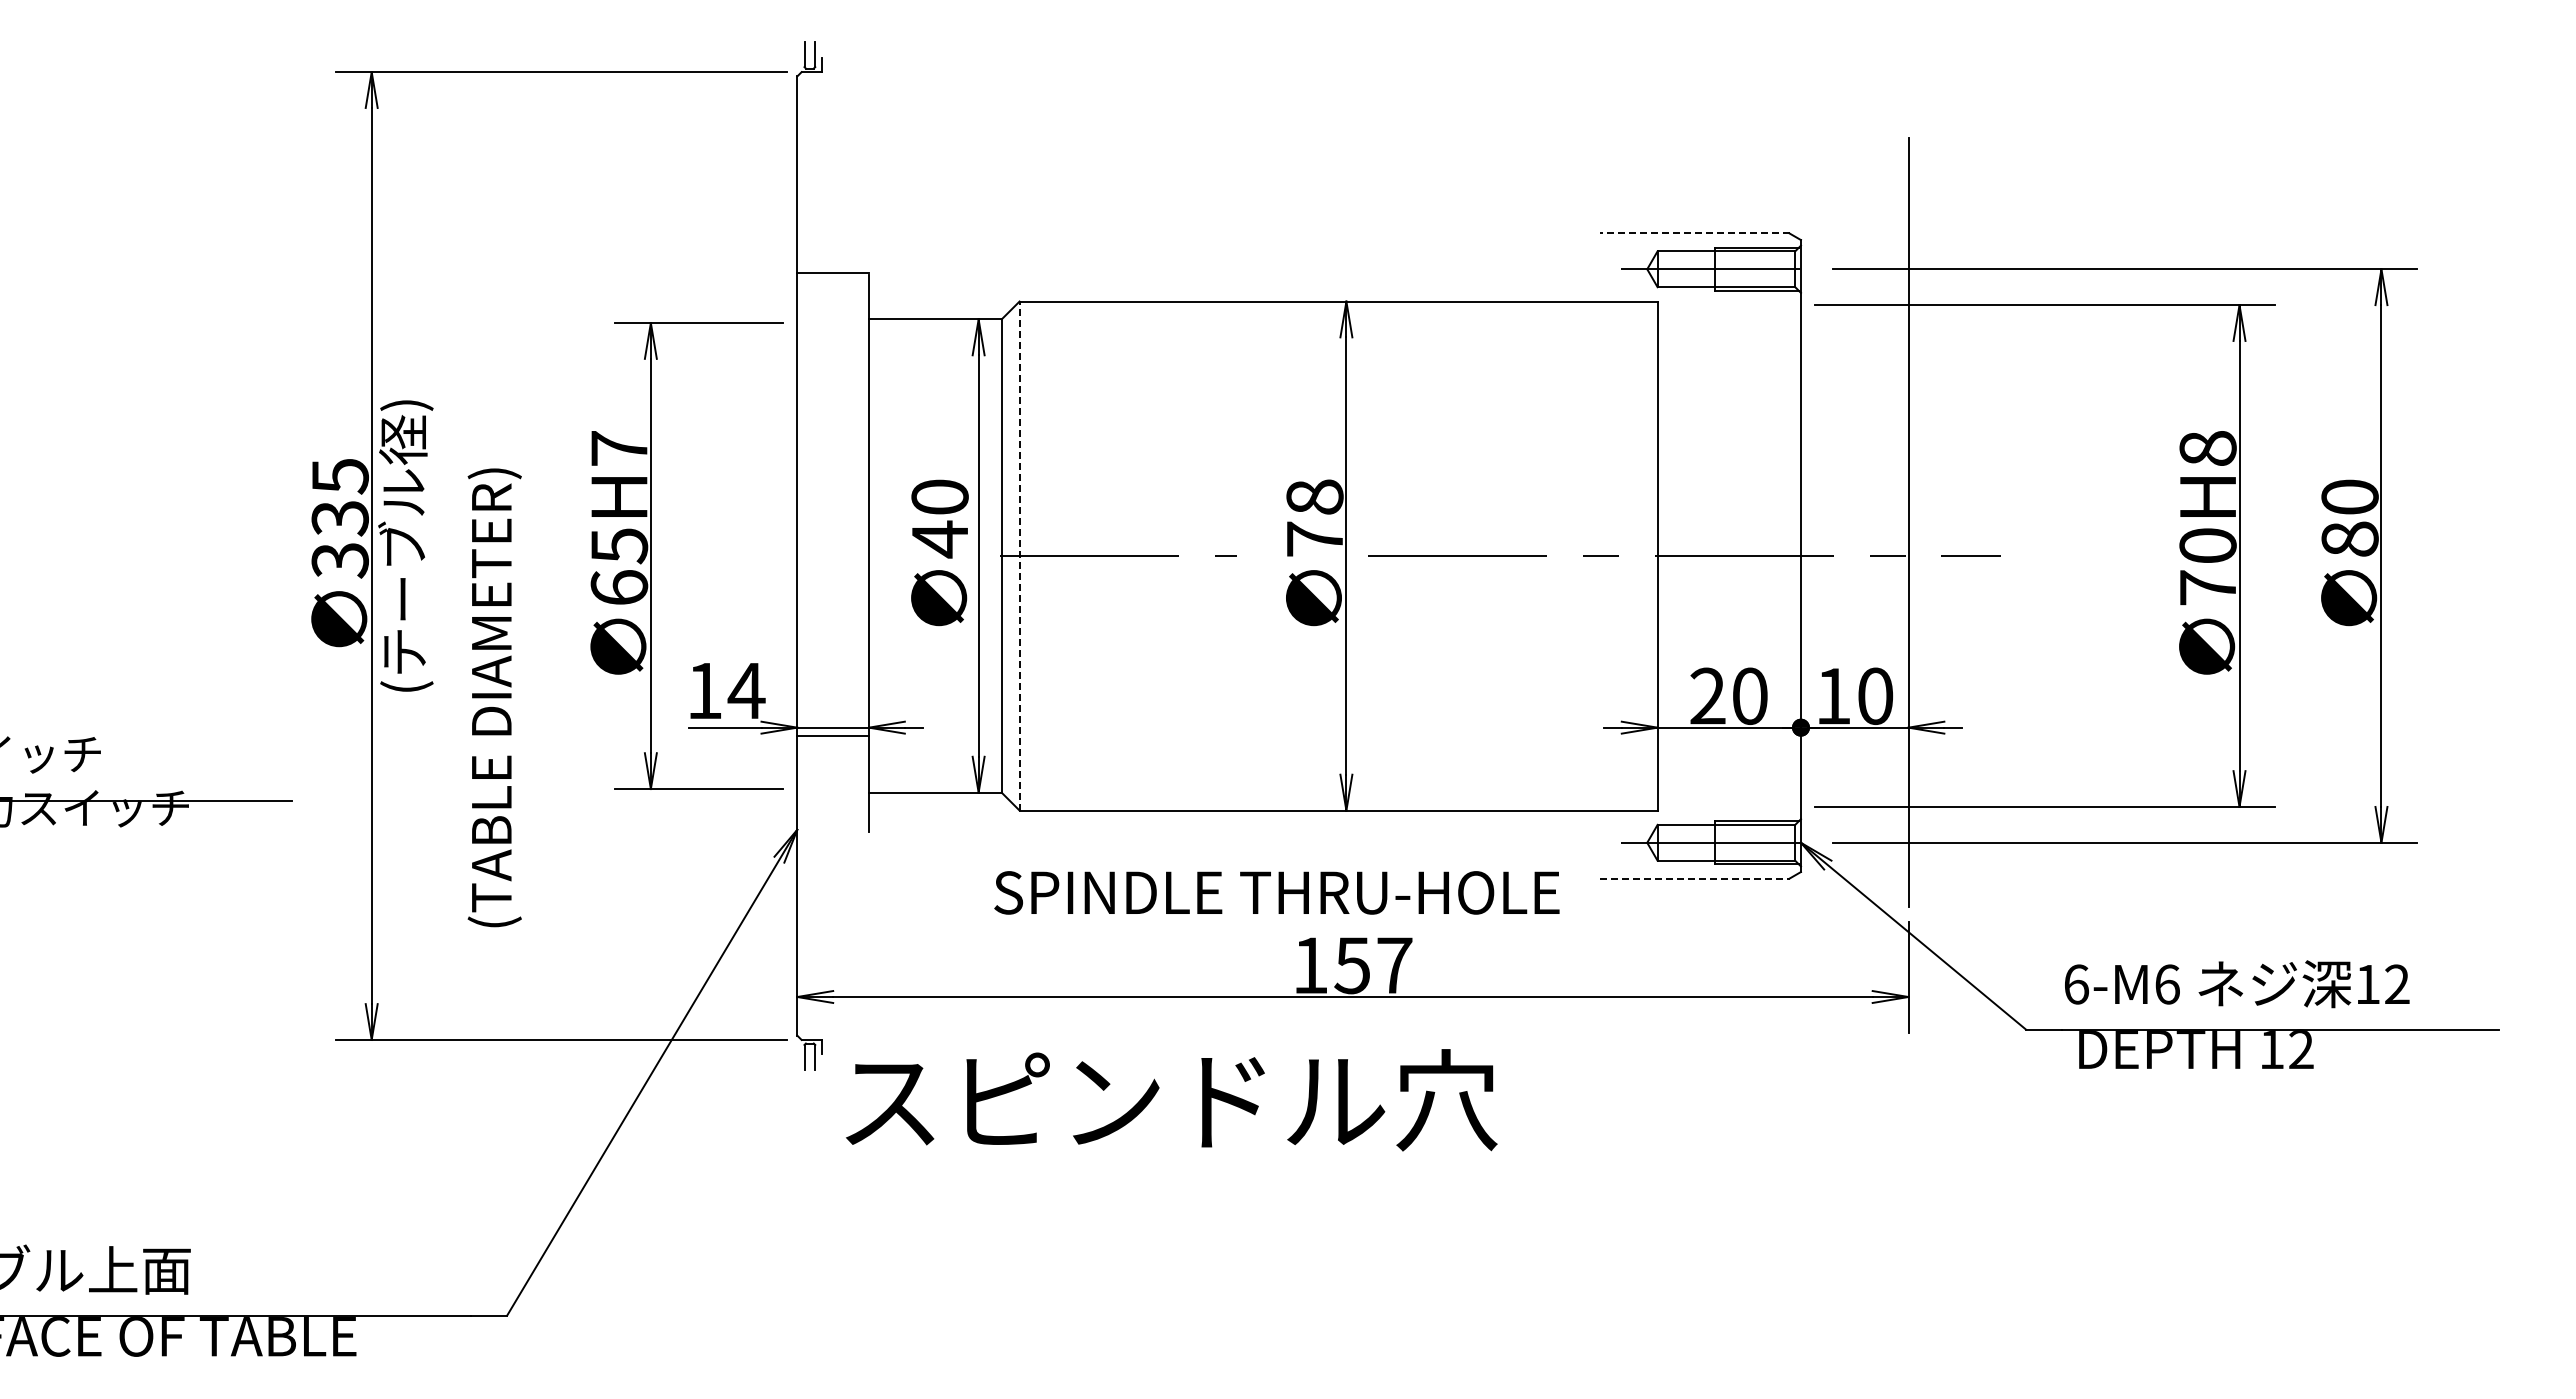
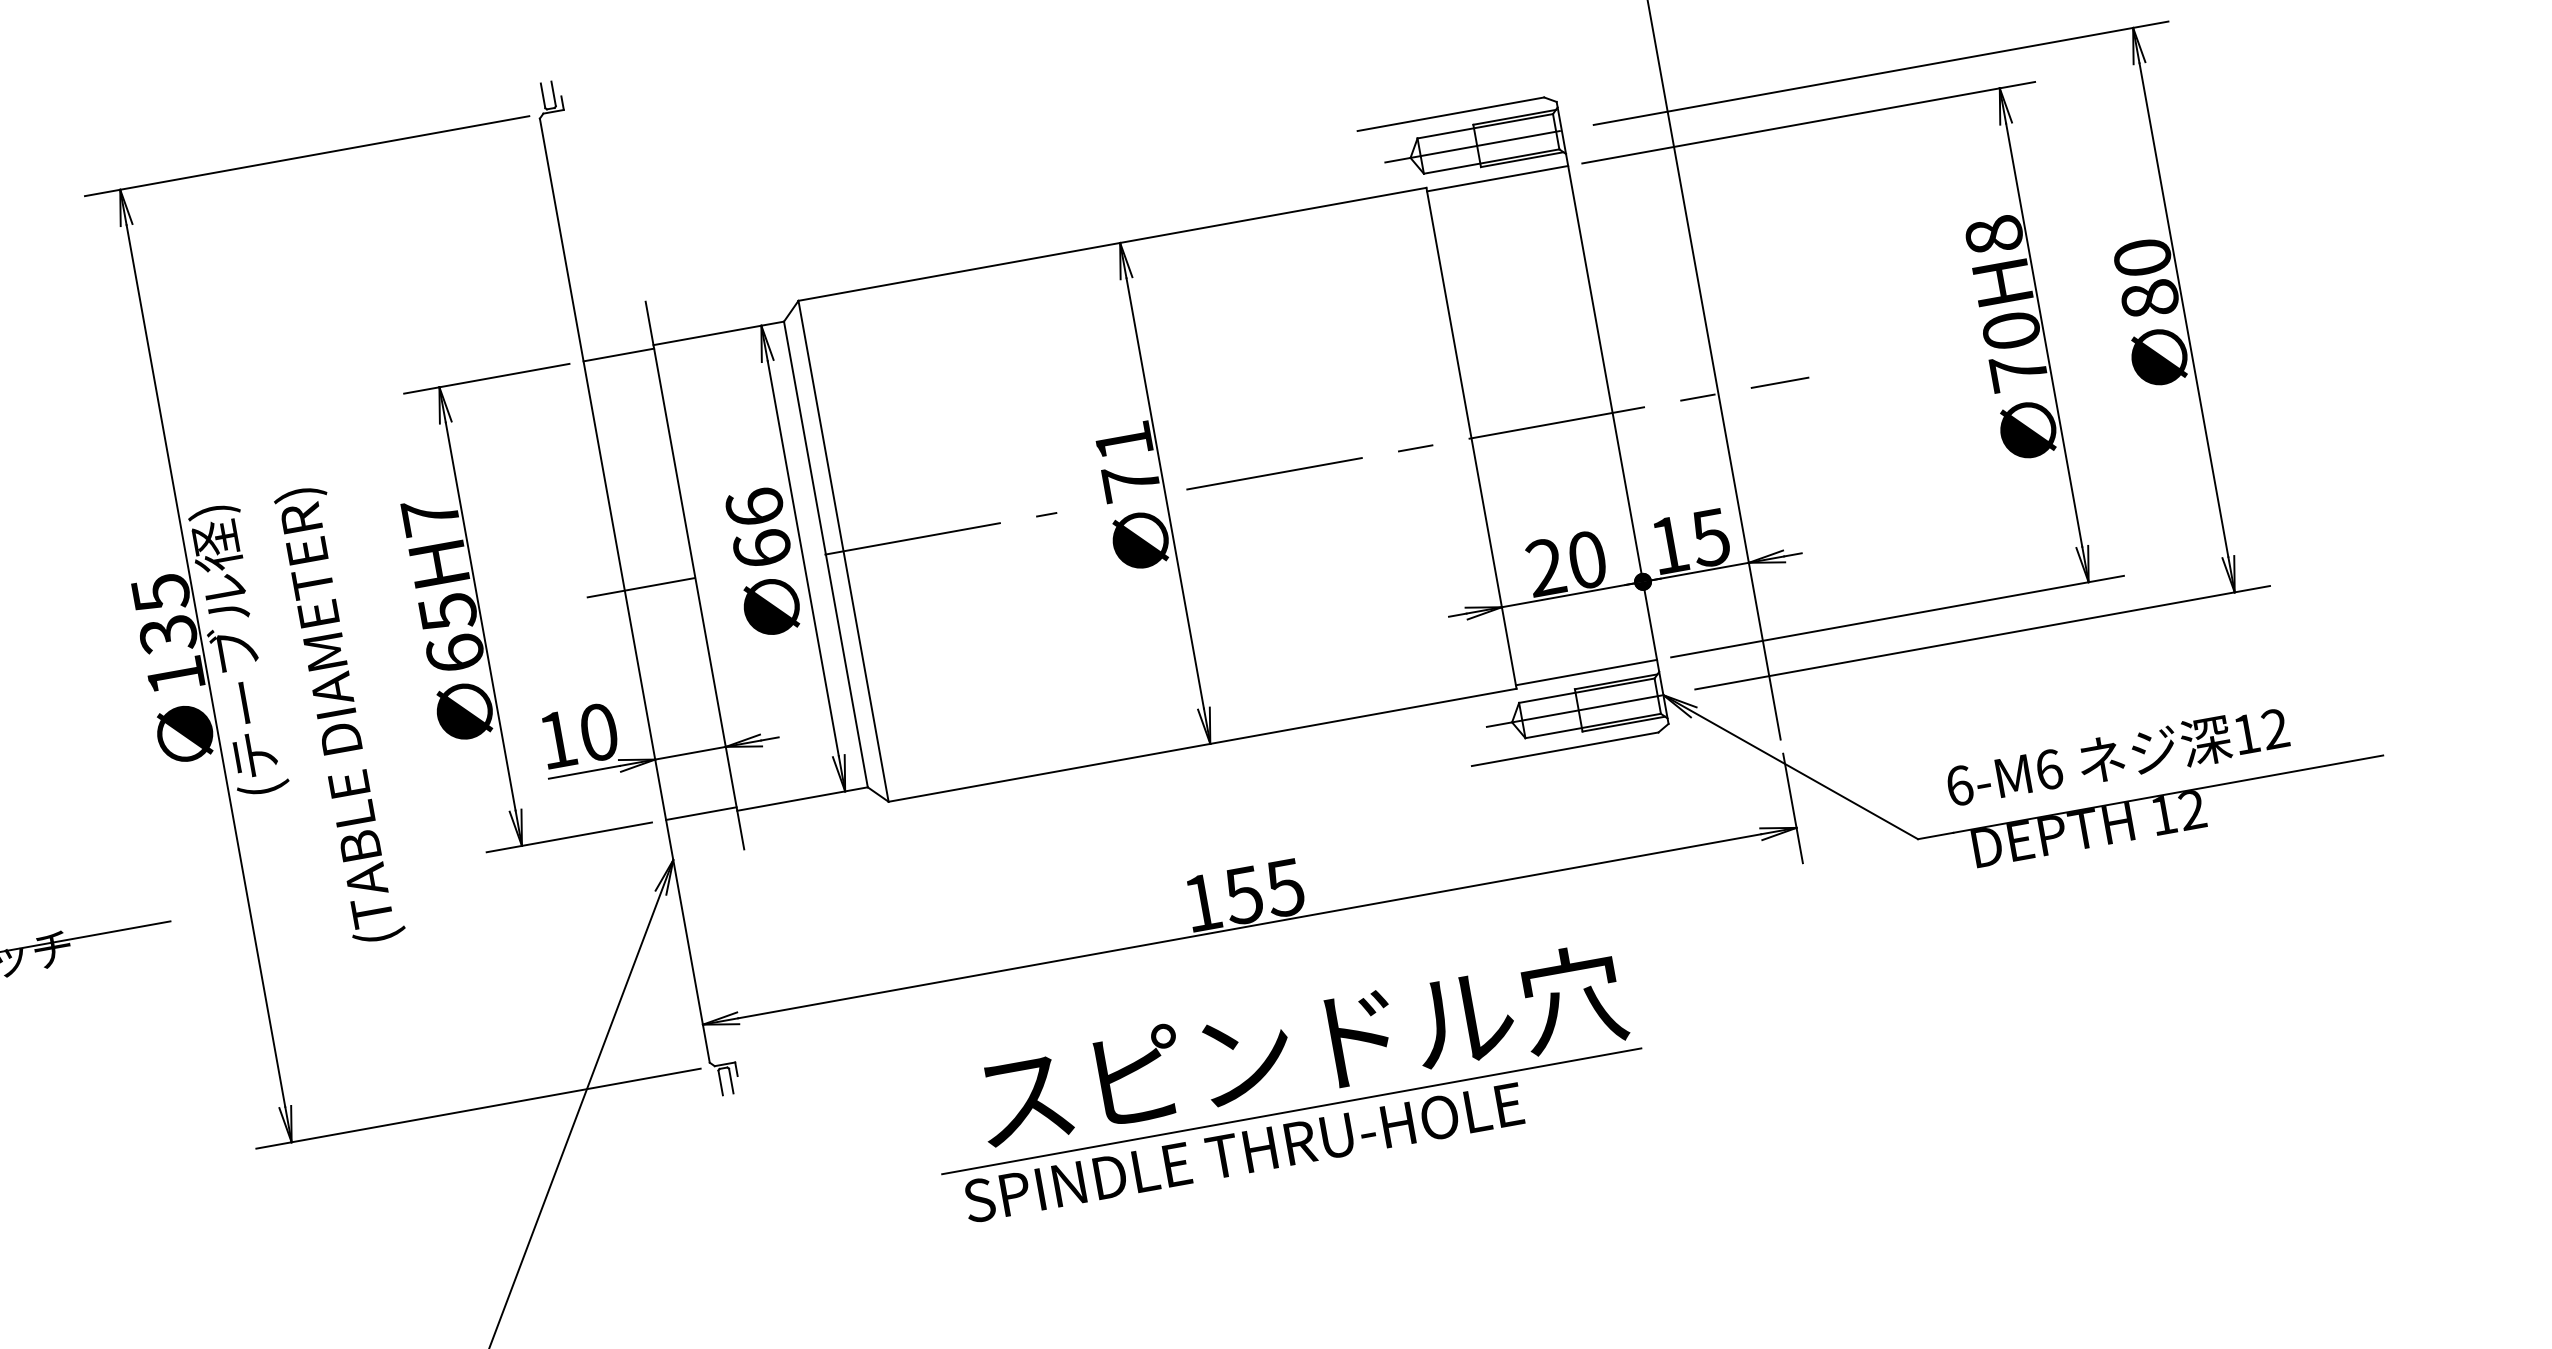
line: (1694, 233) -> (1450, 114), dashed -> solid
line: (833, 273) -> (619, 355), moved
line: (1728, 305) -> (1496, 179), added
text: (1314, 496) -> (1123, 440), 78 -> 71
text: (939, 518) -> (758, 528), 40 -> 66
line: (1019, 555) -> (843, 550), dashed -> solid
line: (813, 556) -> (640, 588), added
text: (339, 560) -> (175, 676), 335 -> 135
text: (746, 690) -> (598, 732), 14 -> 10
text: (1875, 695) -> (1710, 536), 10 -> 15
text: (494, 697) -> (339, 714), moved
line: (833, 736) -> (701, 814), moved
line: (1728, 806) -> (1585, 672), added
line: (1694, 878) -> (1564, 749), dashed -> solid
text: (1276, 892) -> (1243, 1152), moved
text: (1394, 965) -> (1285, 887), 157 -> 155
text: (1171, 1100) -> (1301, 1047), moved
line: (1361, 1186) -> (1291, 1111), added

